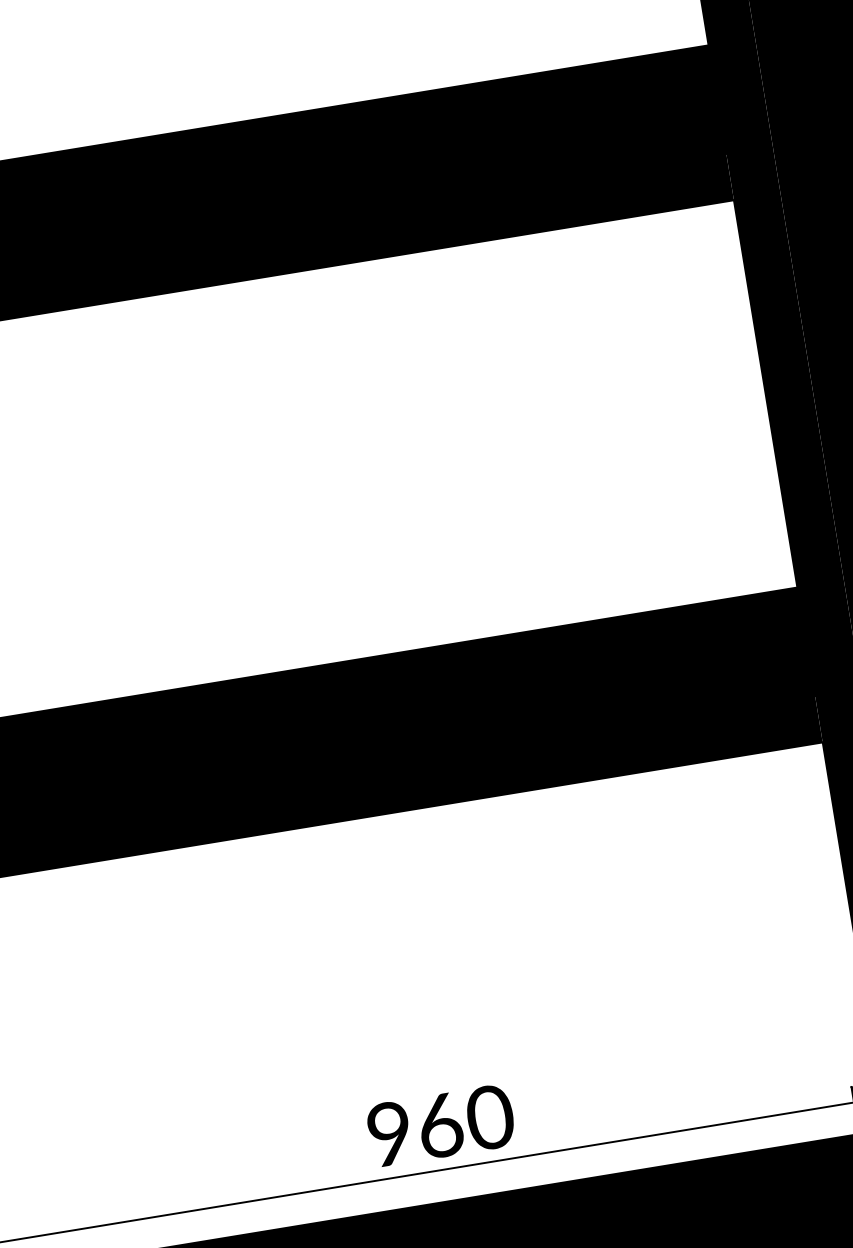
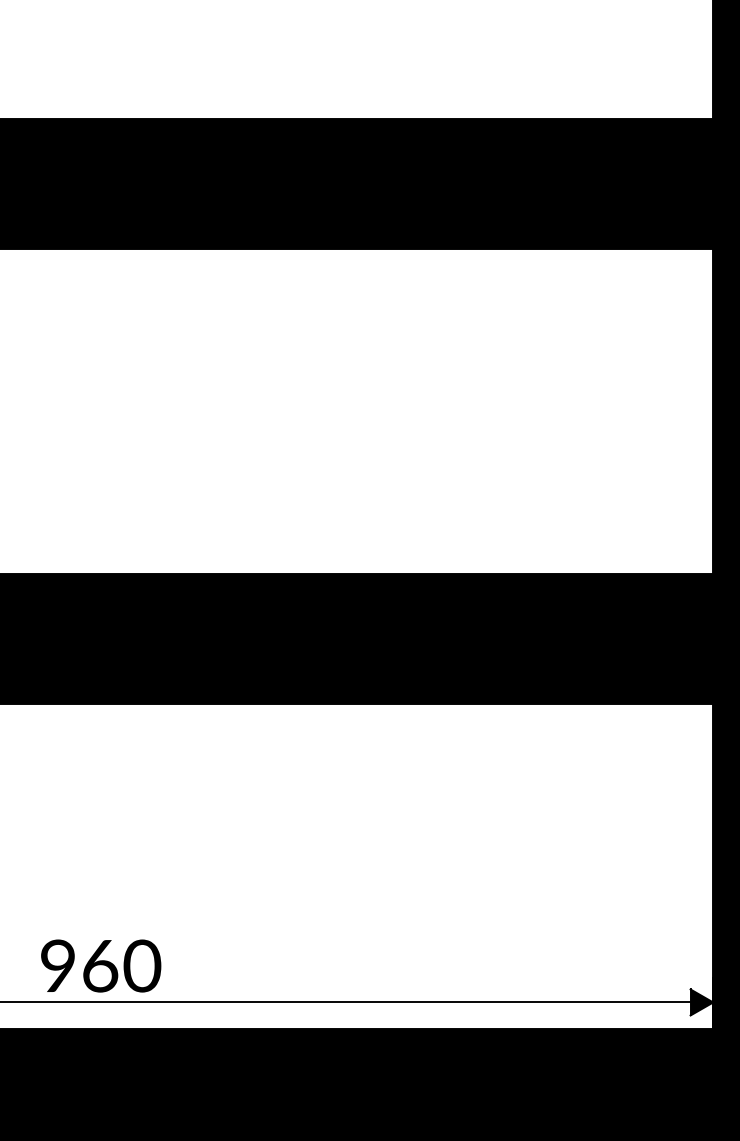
text: (441, 1124) -> (101, 965), moved

